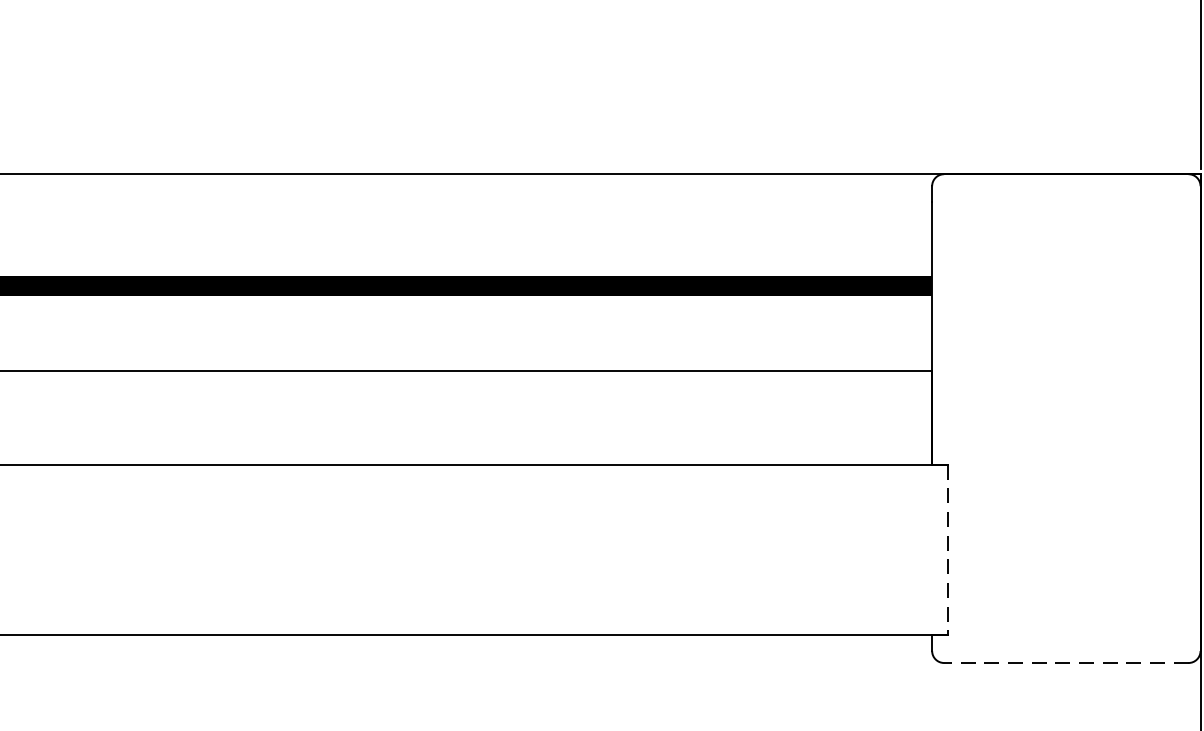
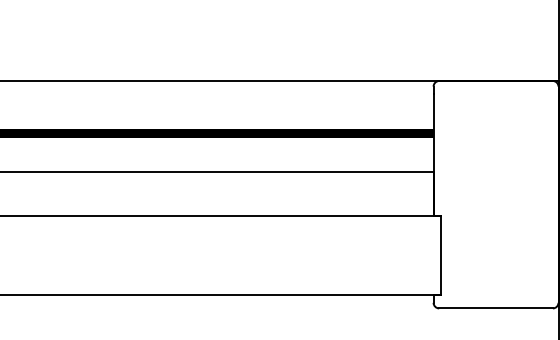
line: (949, 549) -> (441, 255), dashed -> solid
line: (1067, 663) -> (496, 308), dashed -> solid

